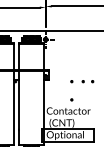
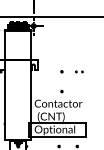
part: (87, 81) -> (78, 71), size x0.6

